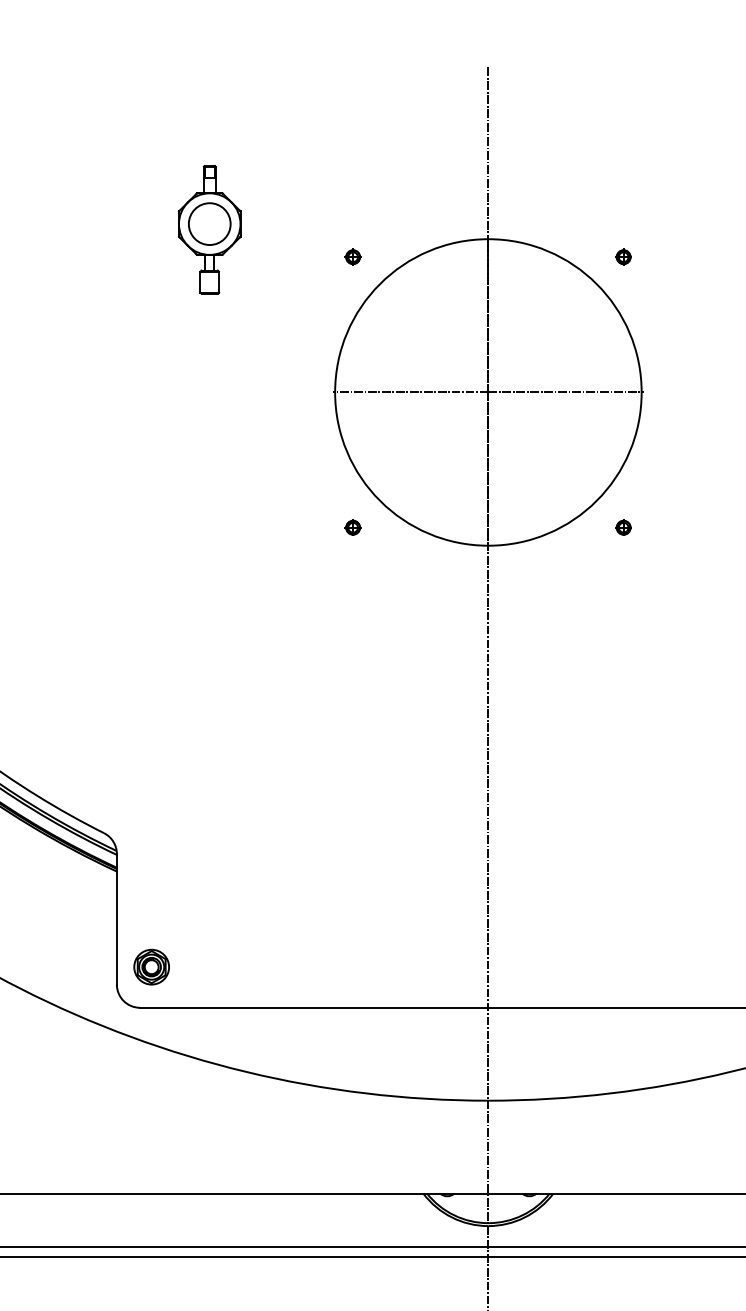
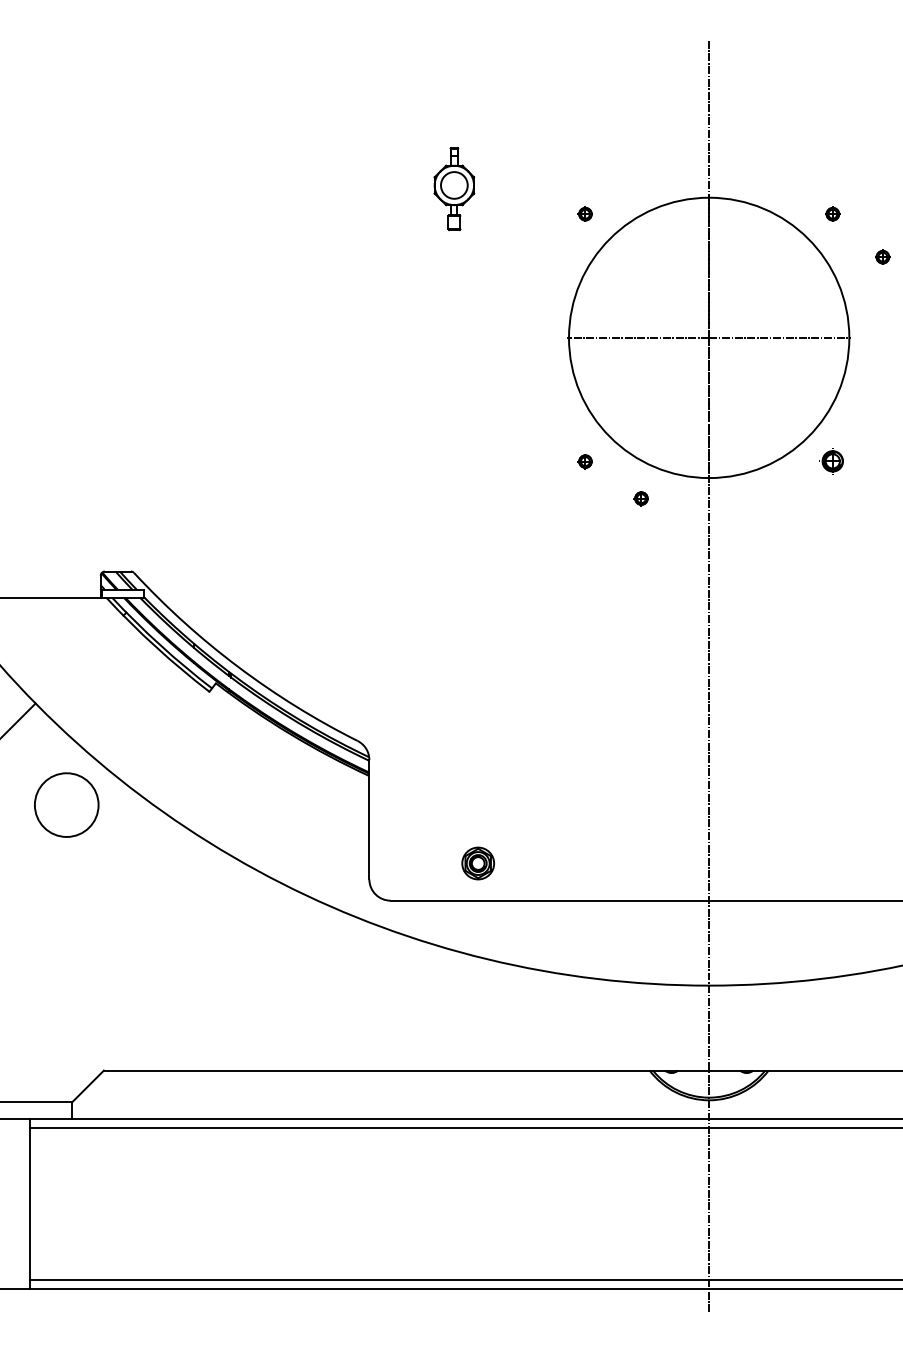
part: (209, 229) -> (454, 188), size x0.7
part: (677, 303) -> (882, 256), added
part: (623, 527) -> (832, 461), size x1.6
part: (413, 568) -> (640, 498), added
part: (150, 967) -> (477, 863), moved

